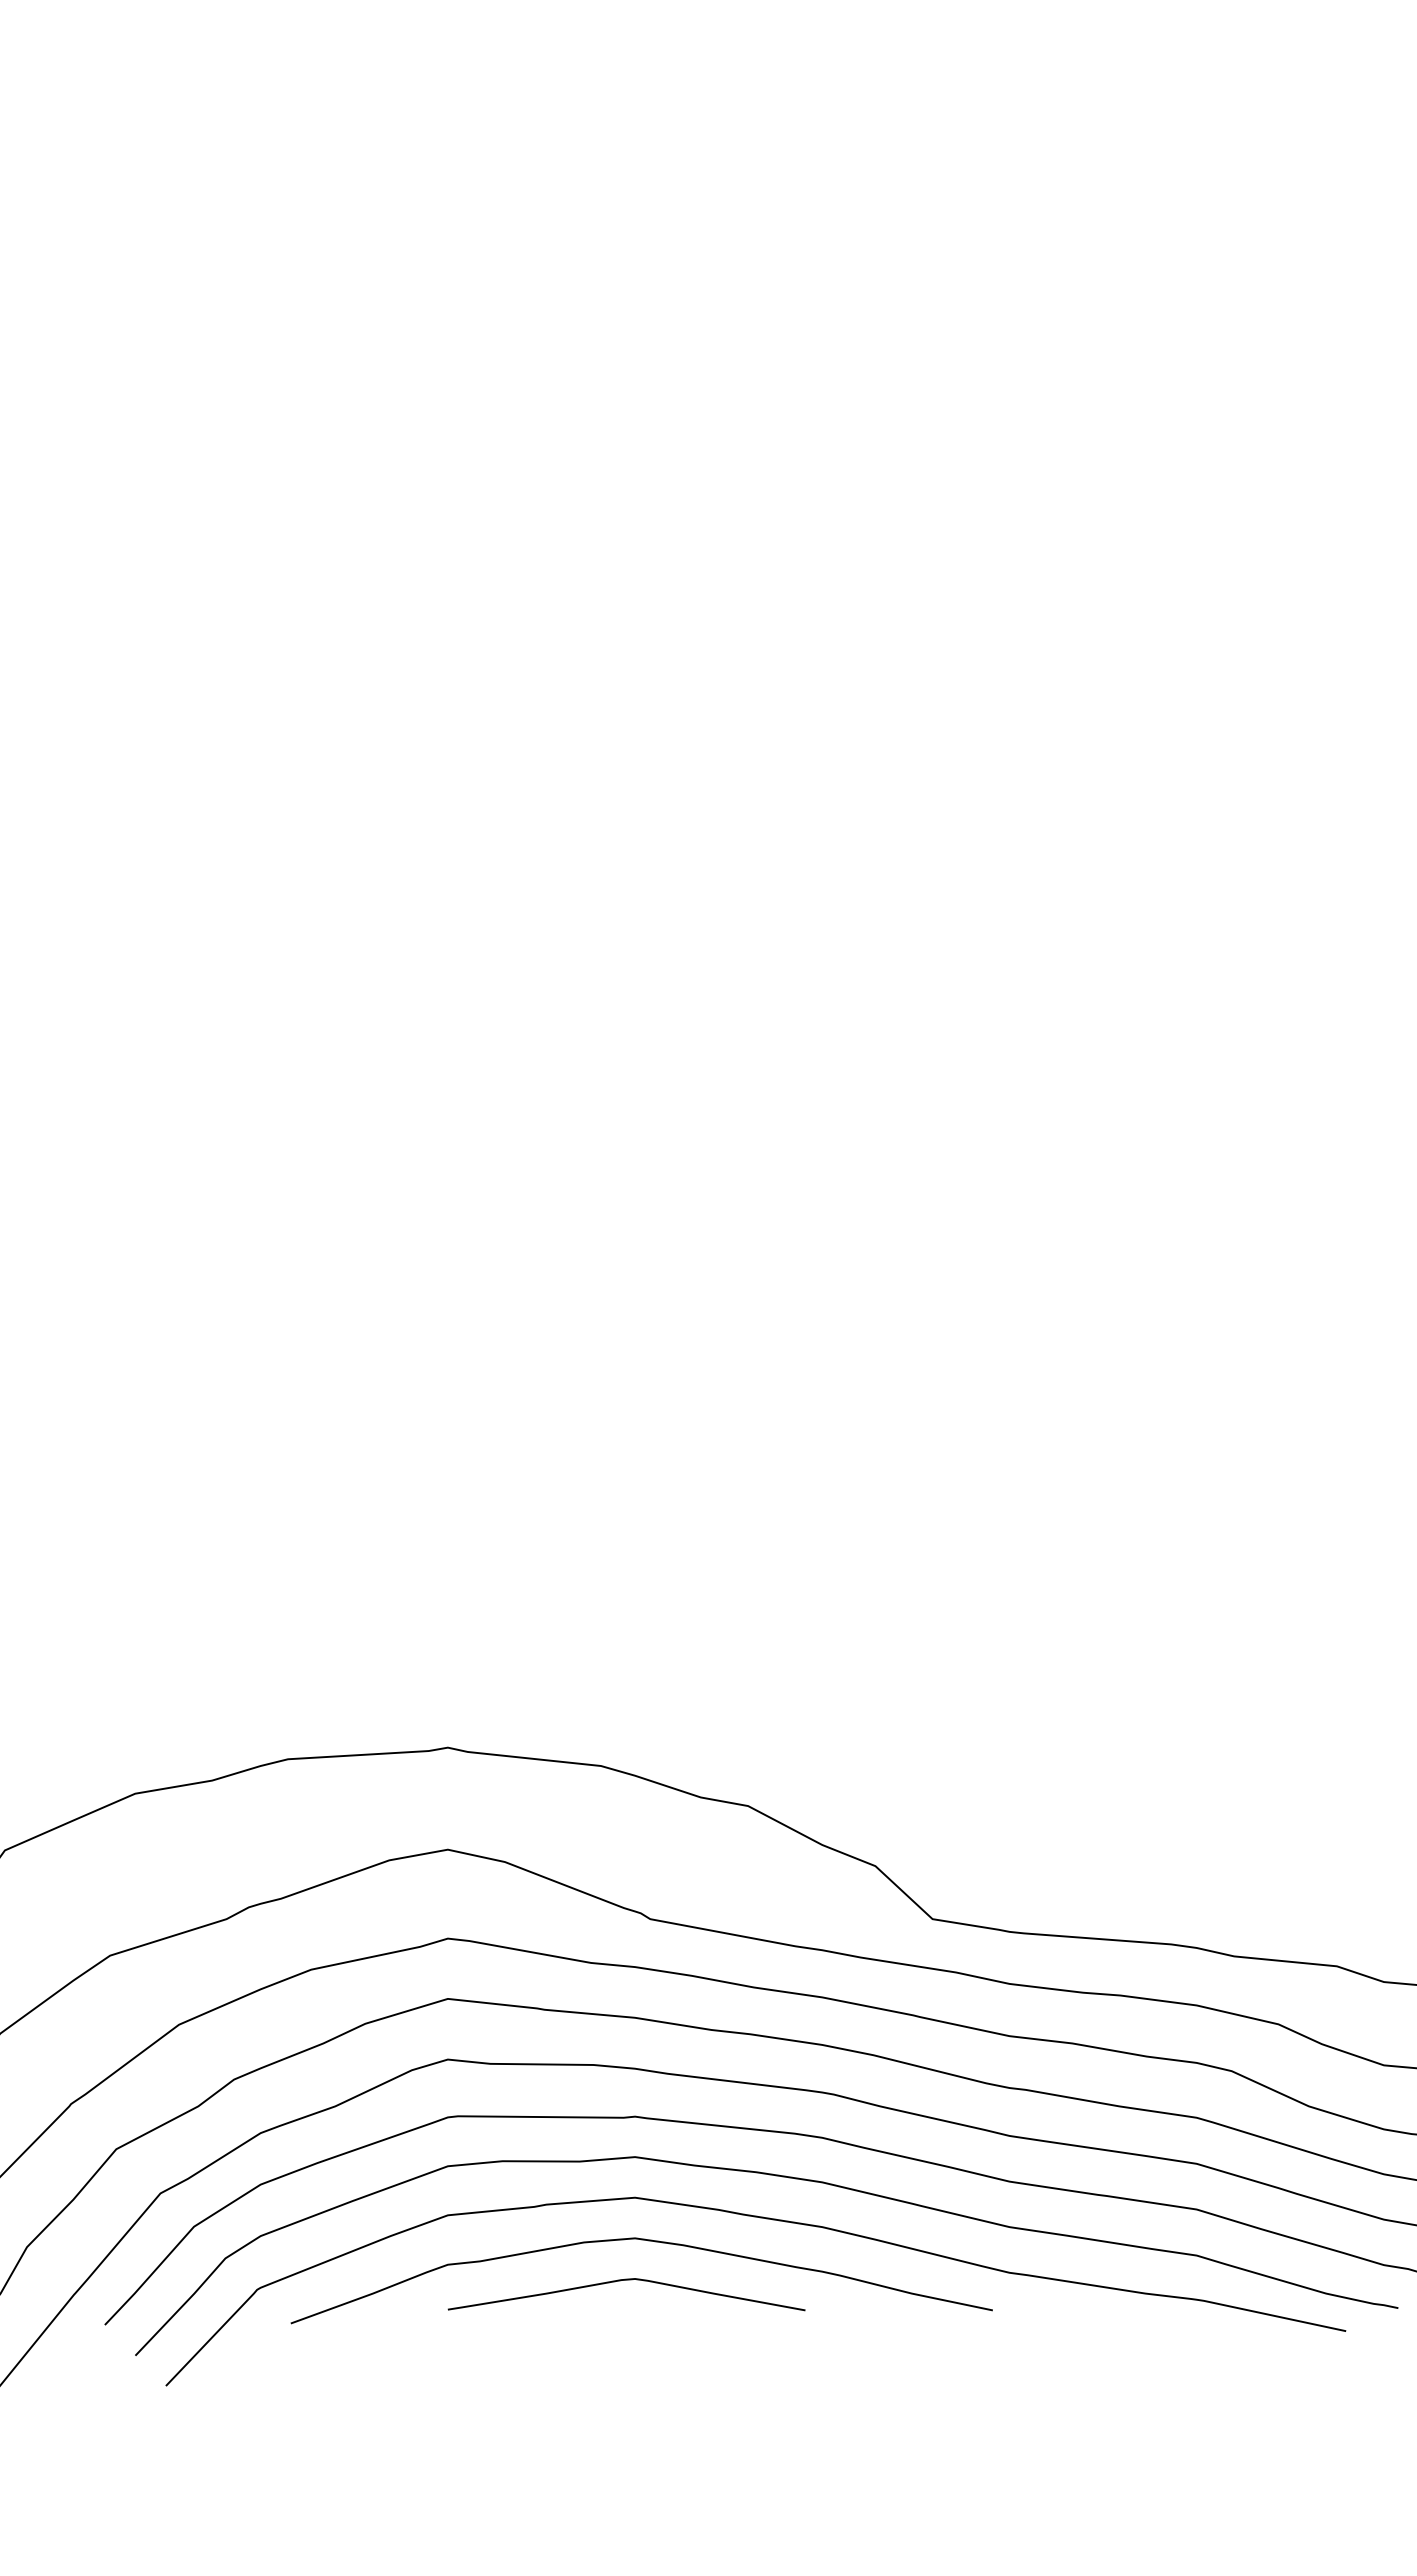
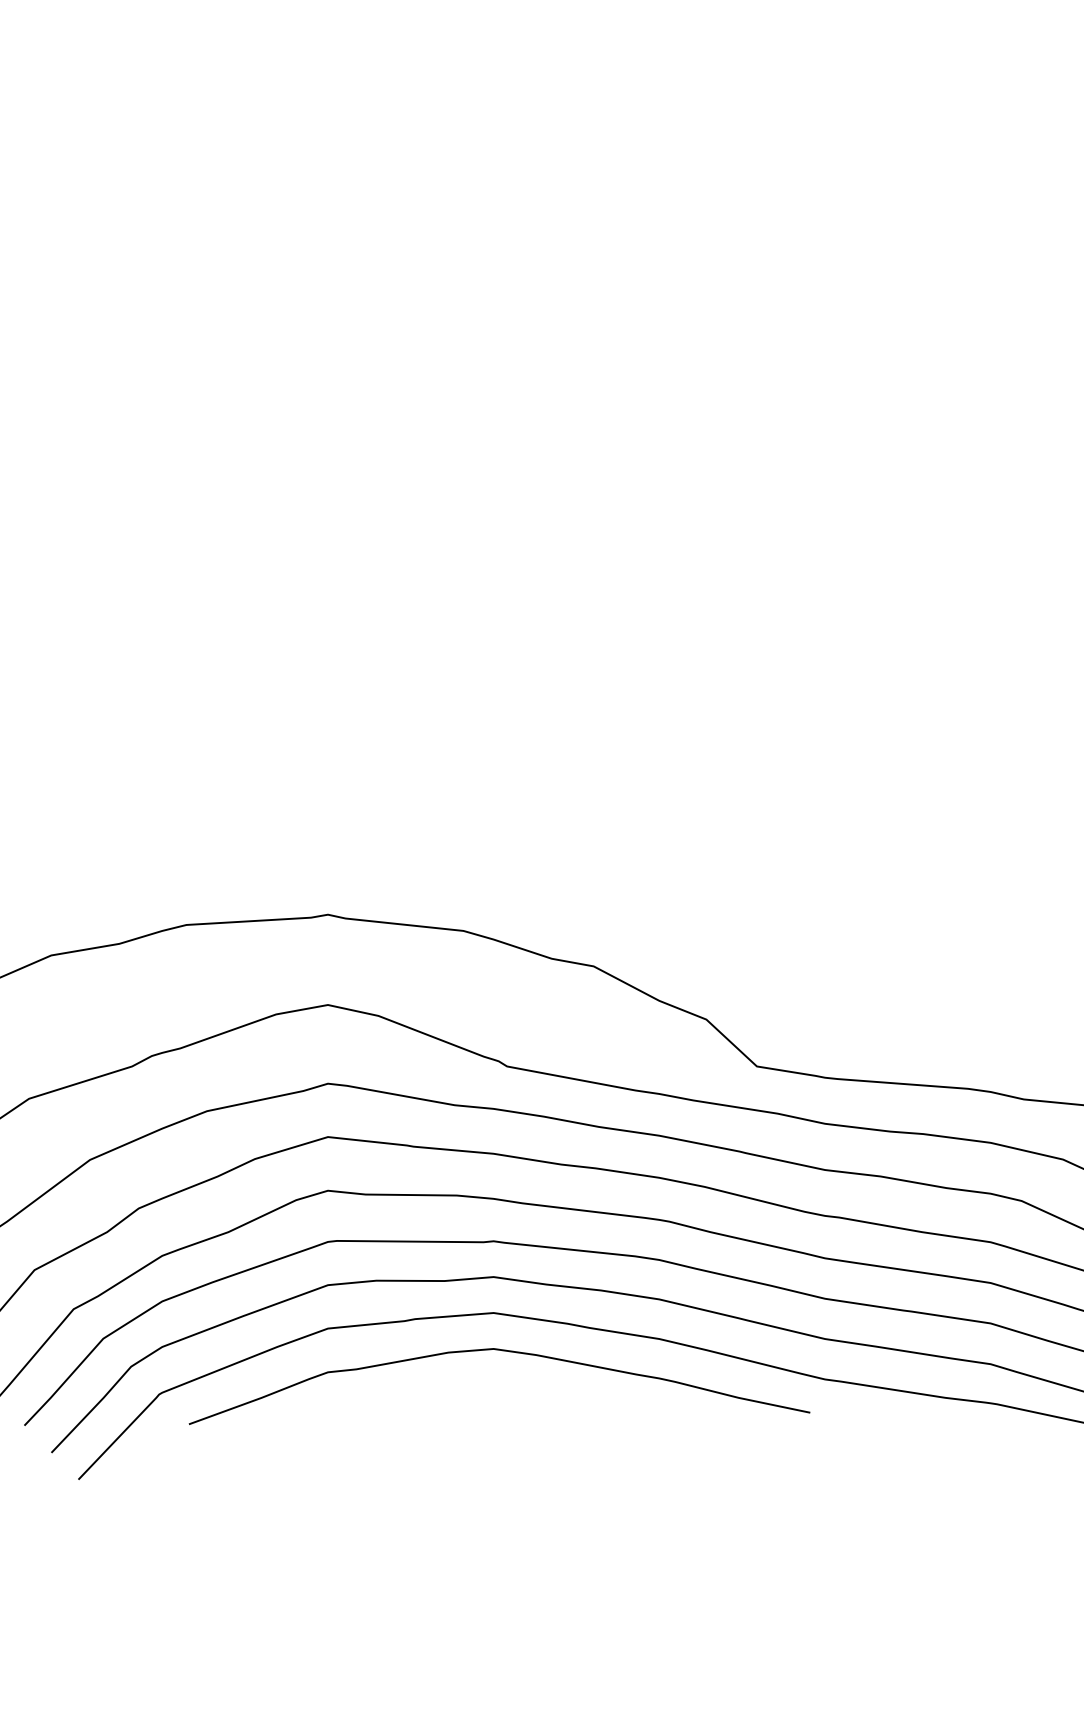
curve: (626, 2280) -> (486, 1386), removed

